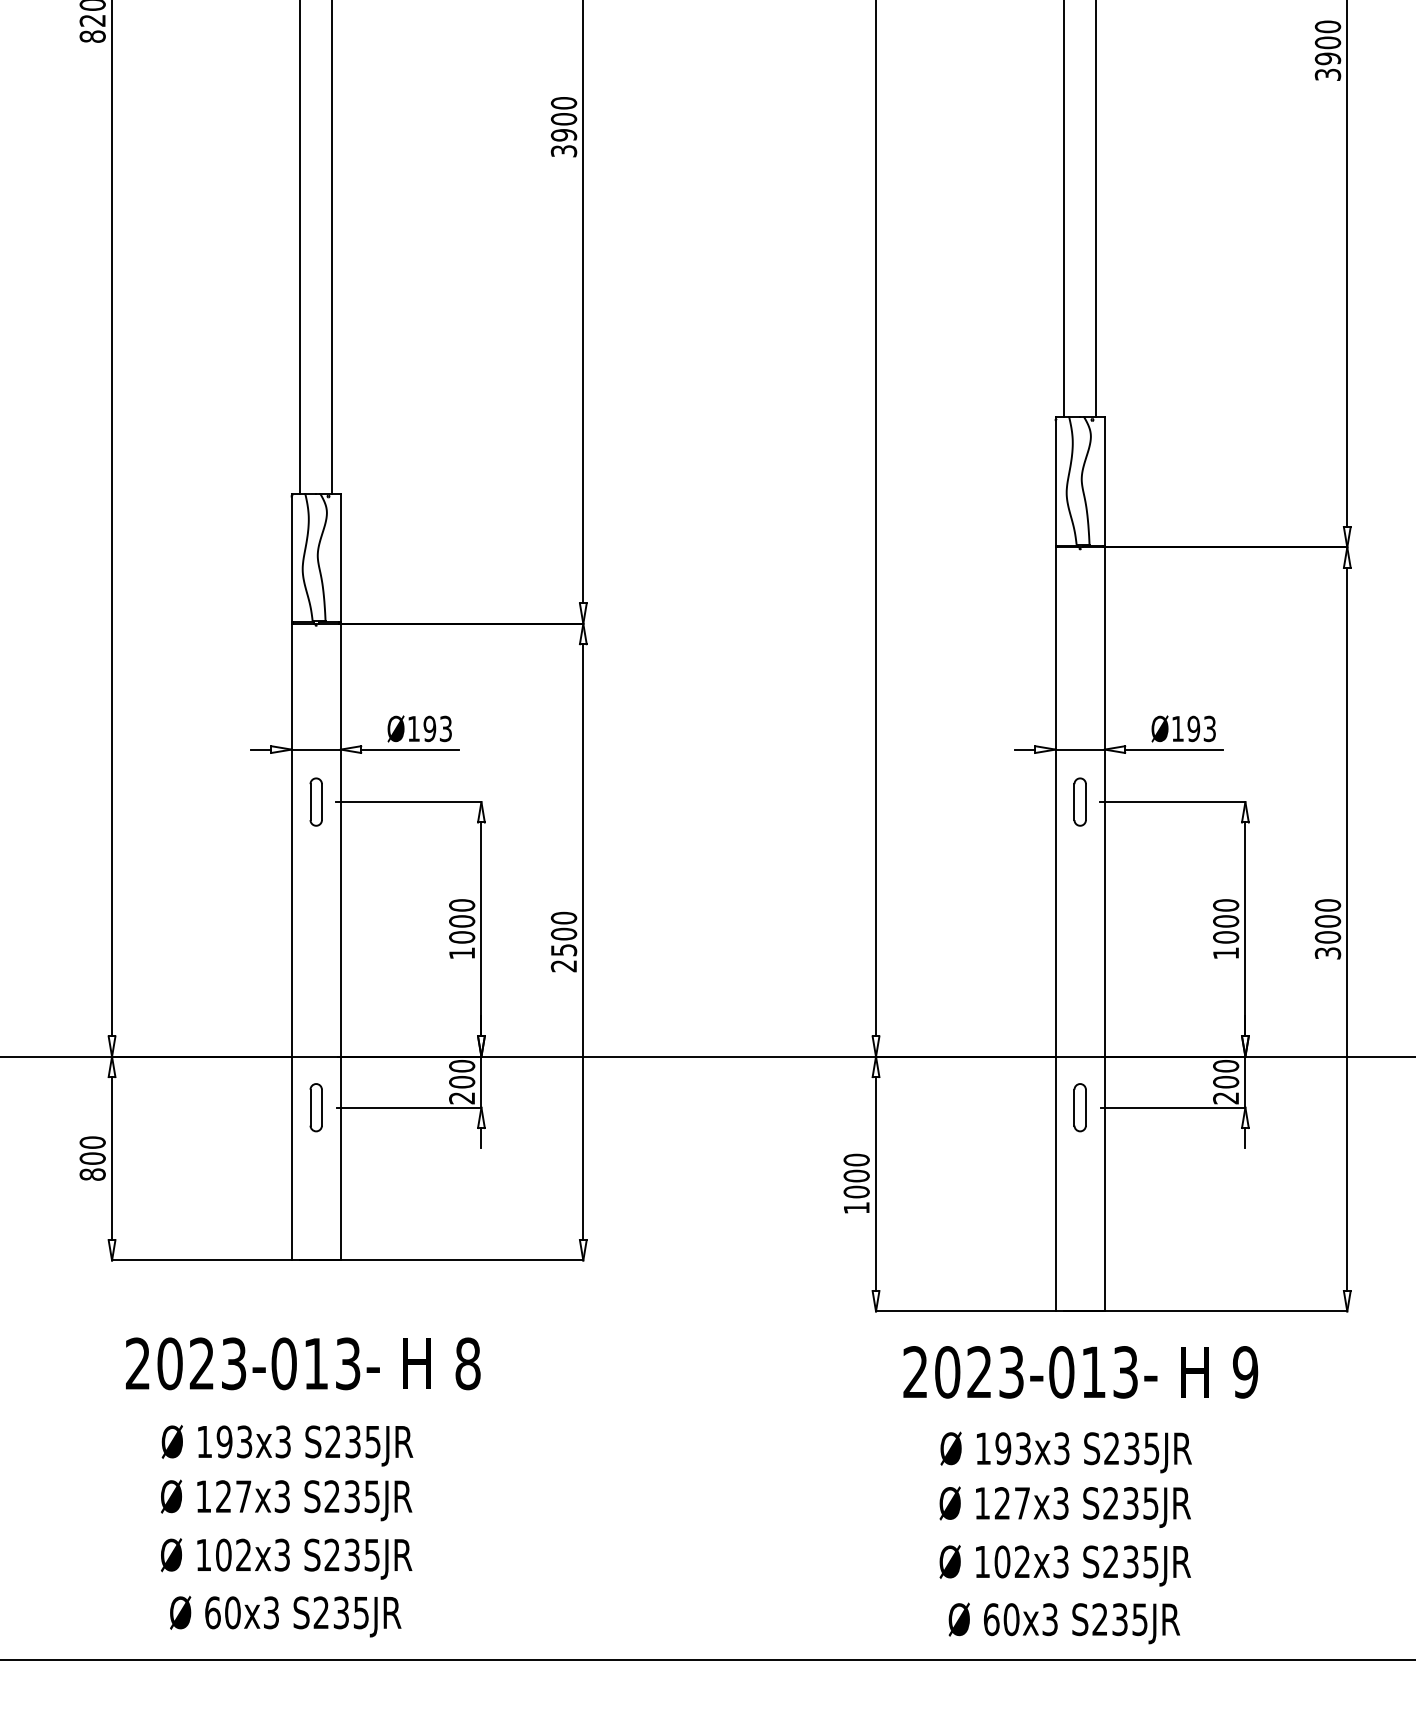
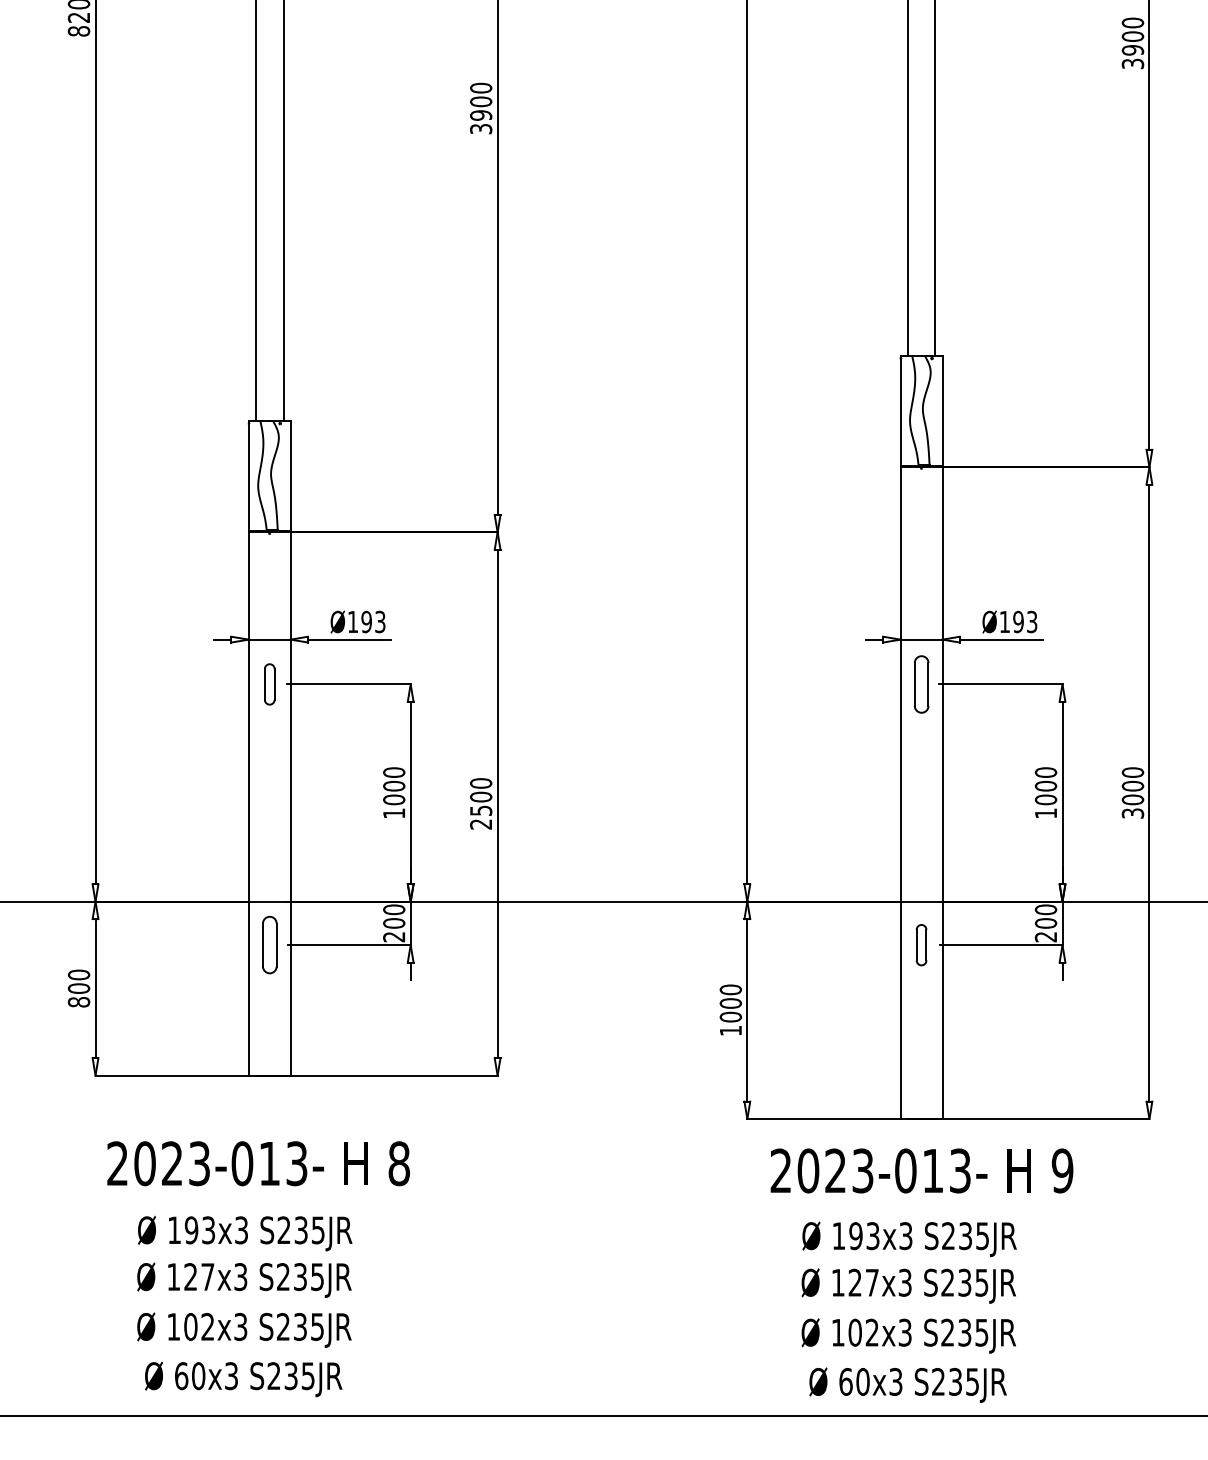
part: (1079, 801) -> (920, 683), size x1.4
part: (315, 1107) -> (269, 945), size x1.4

